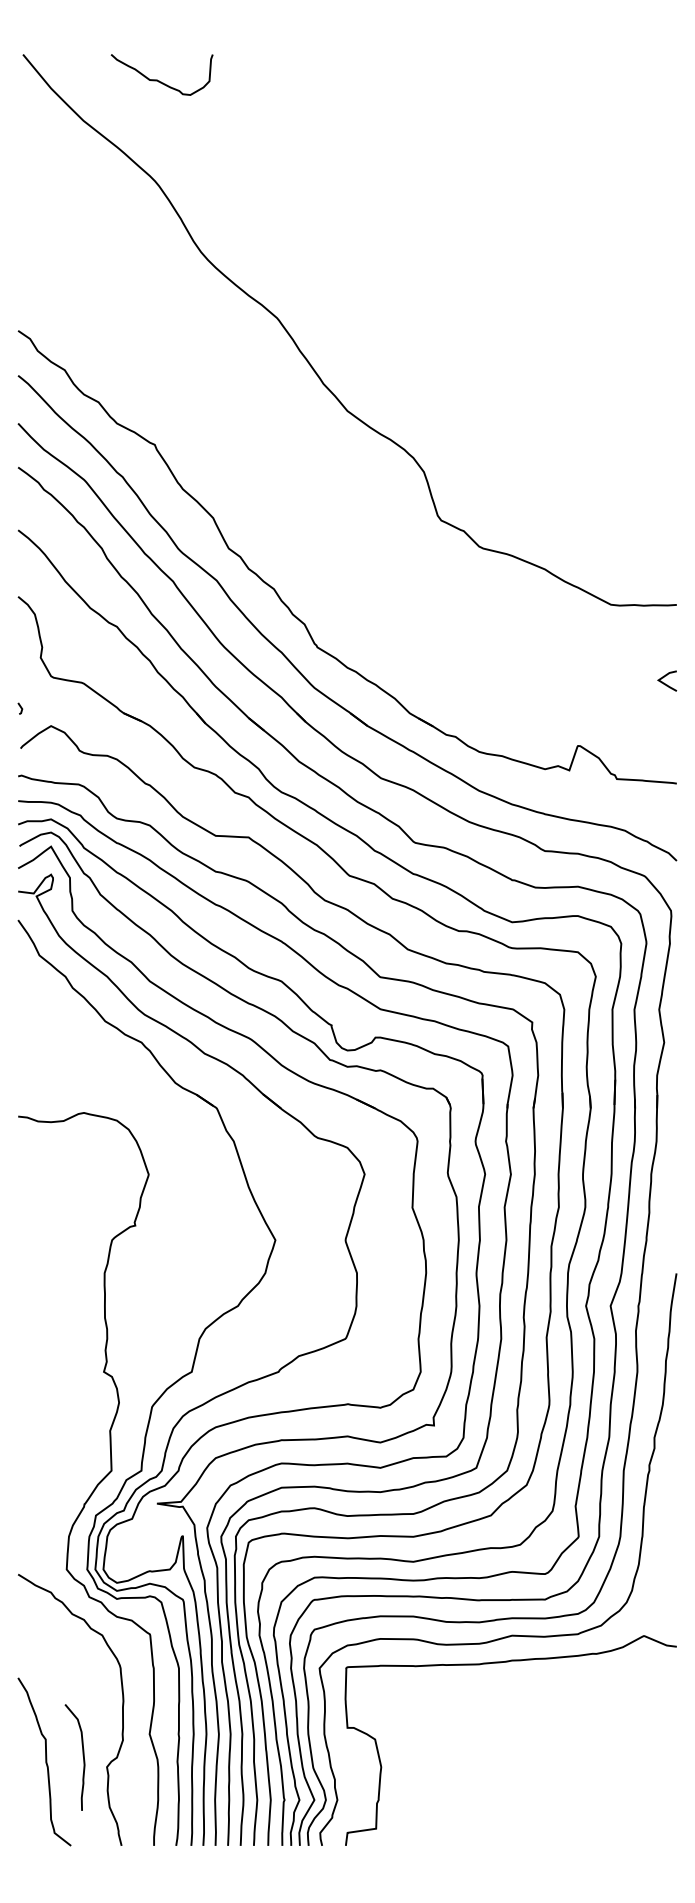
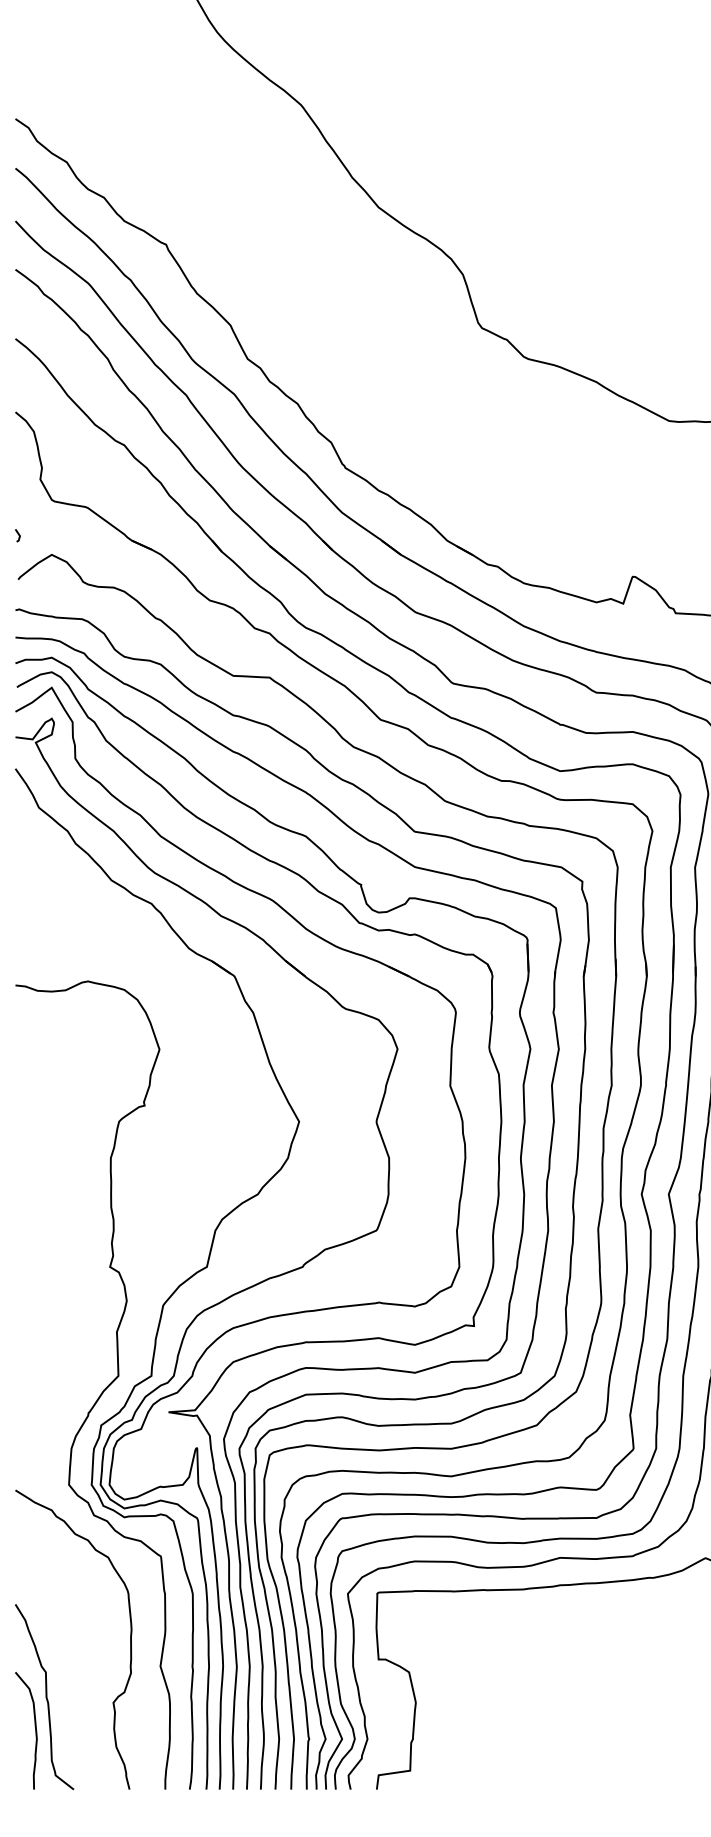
curve: (82, 1755) -> (34, 1728), moved

